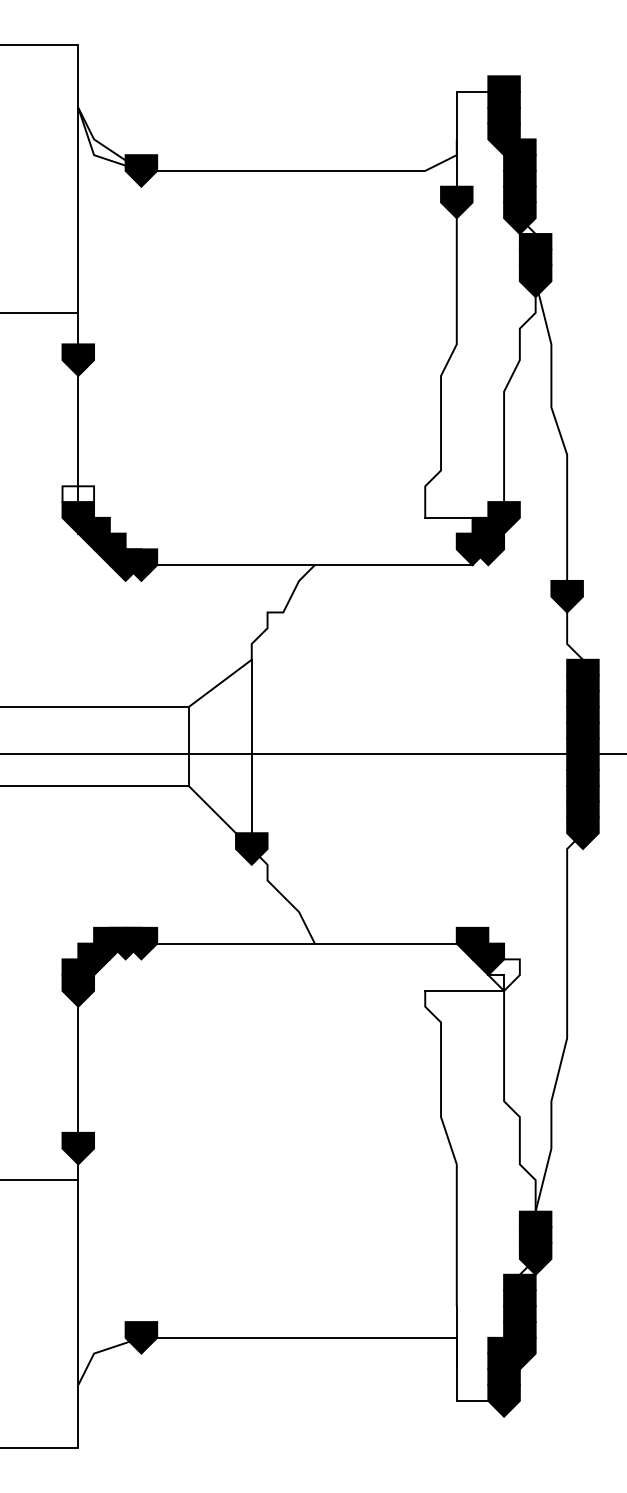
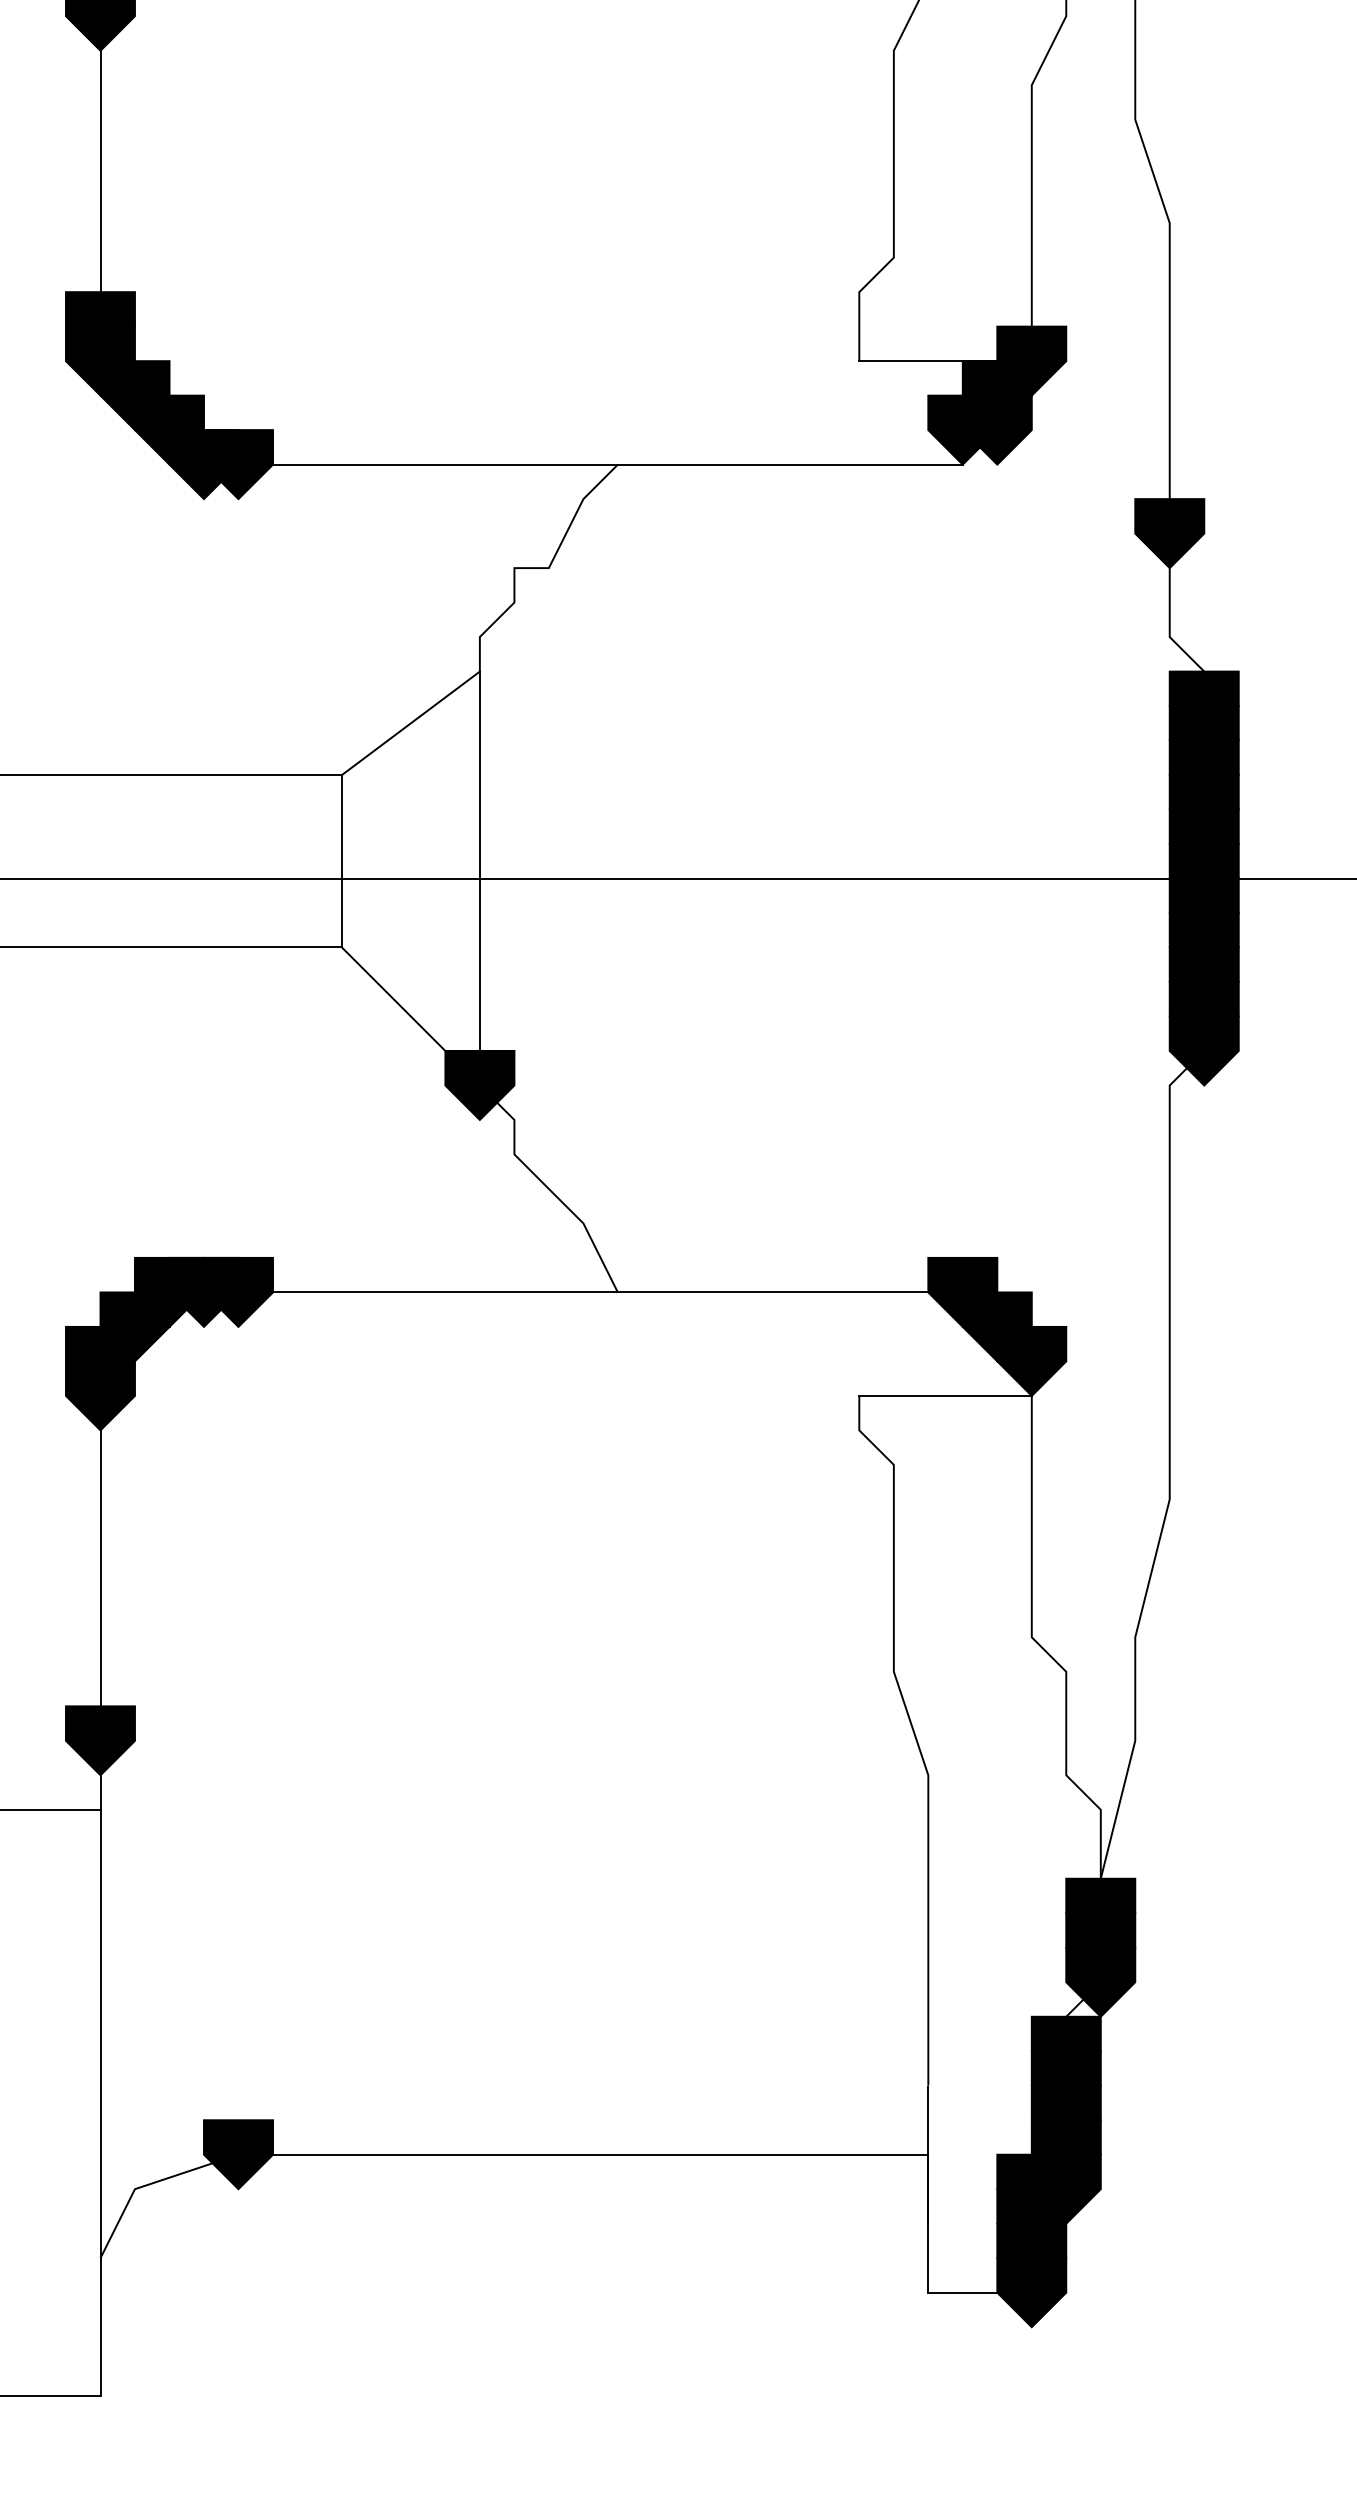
fill: (78, 501) -> (100, 325), added
fill: (503, 974) -> (1030, 1359), added

